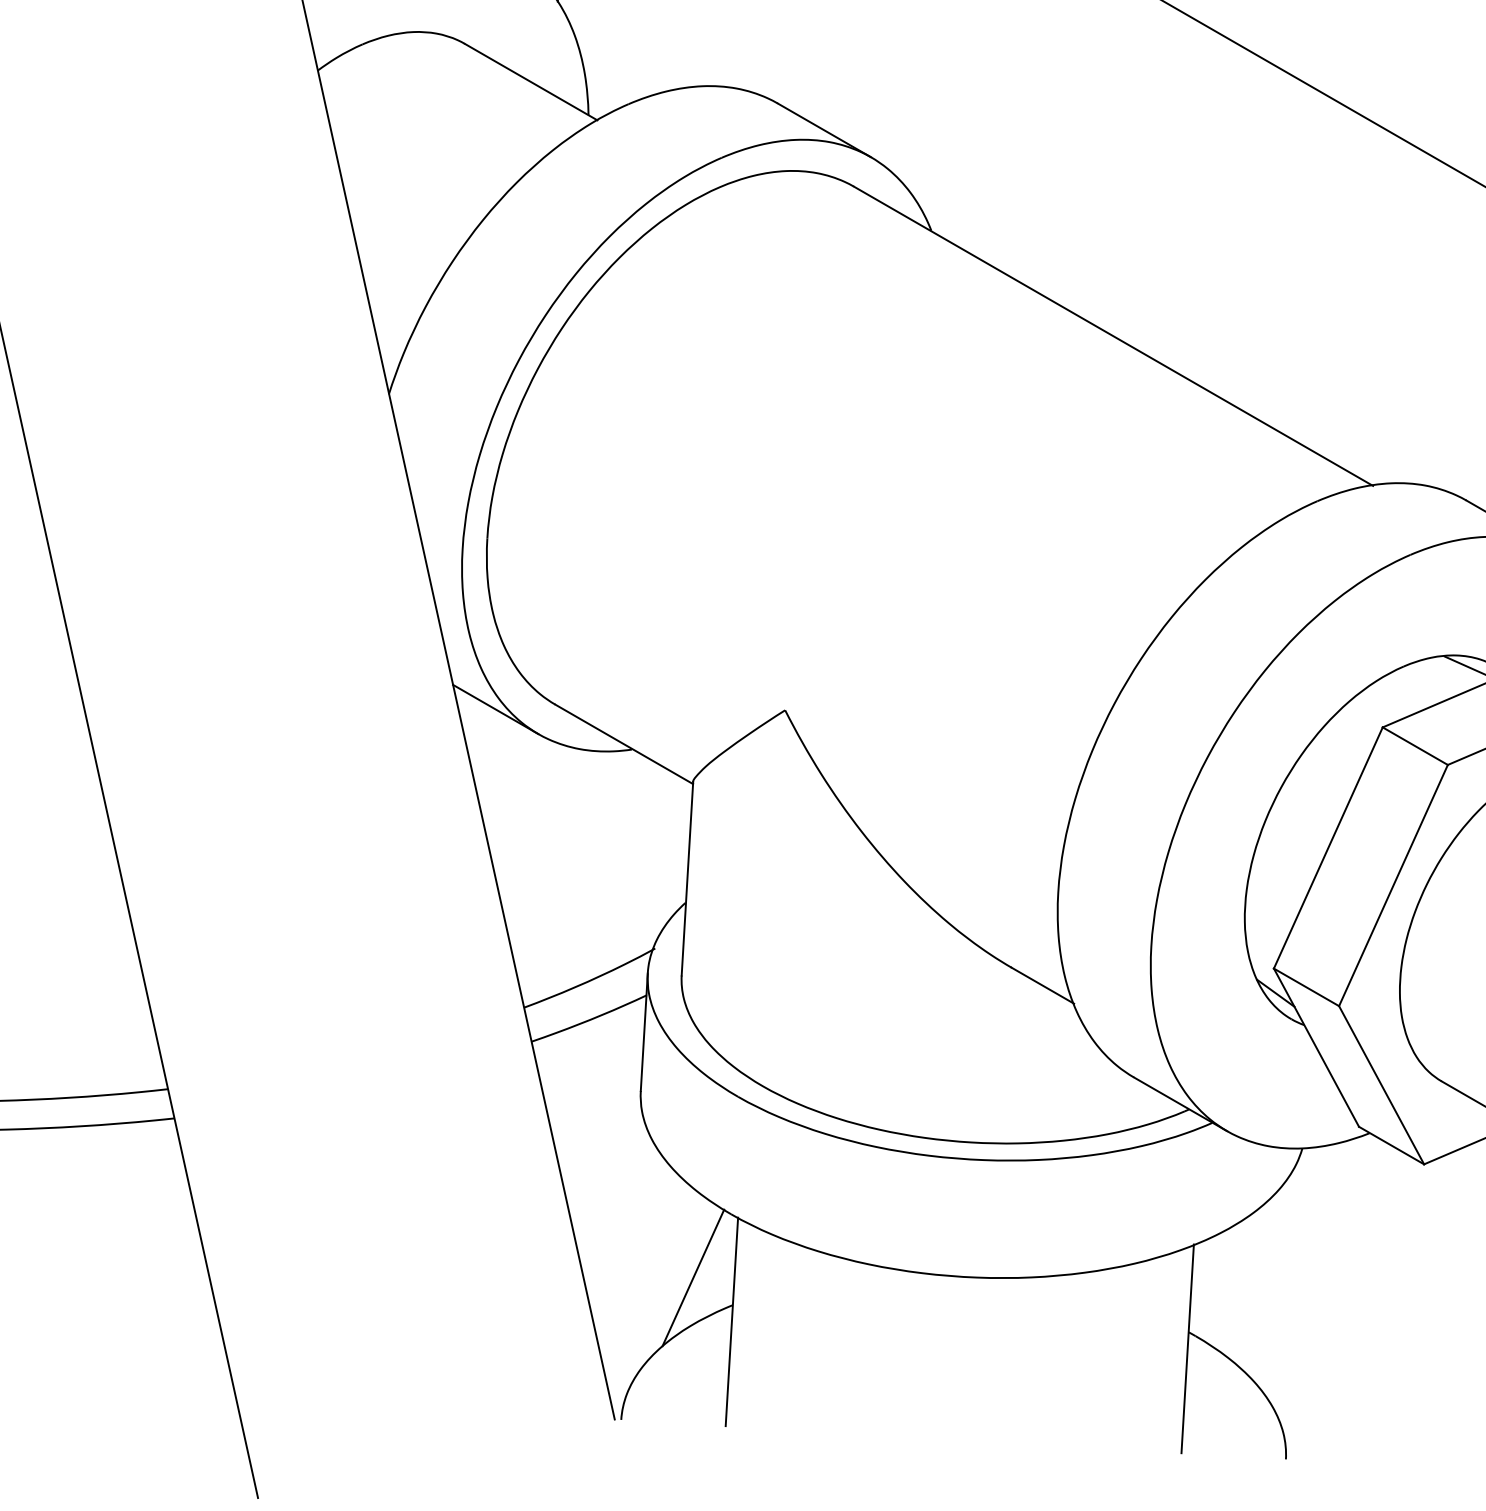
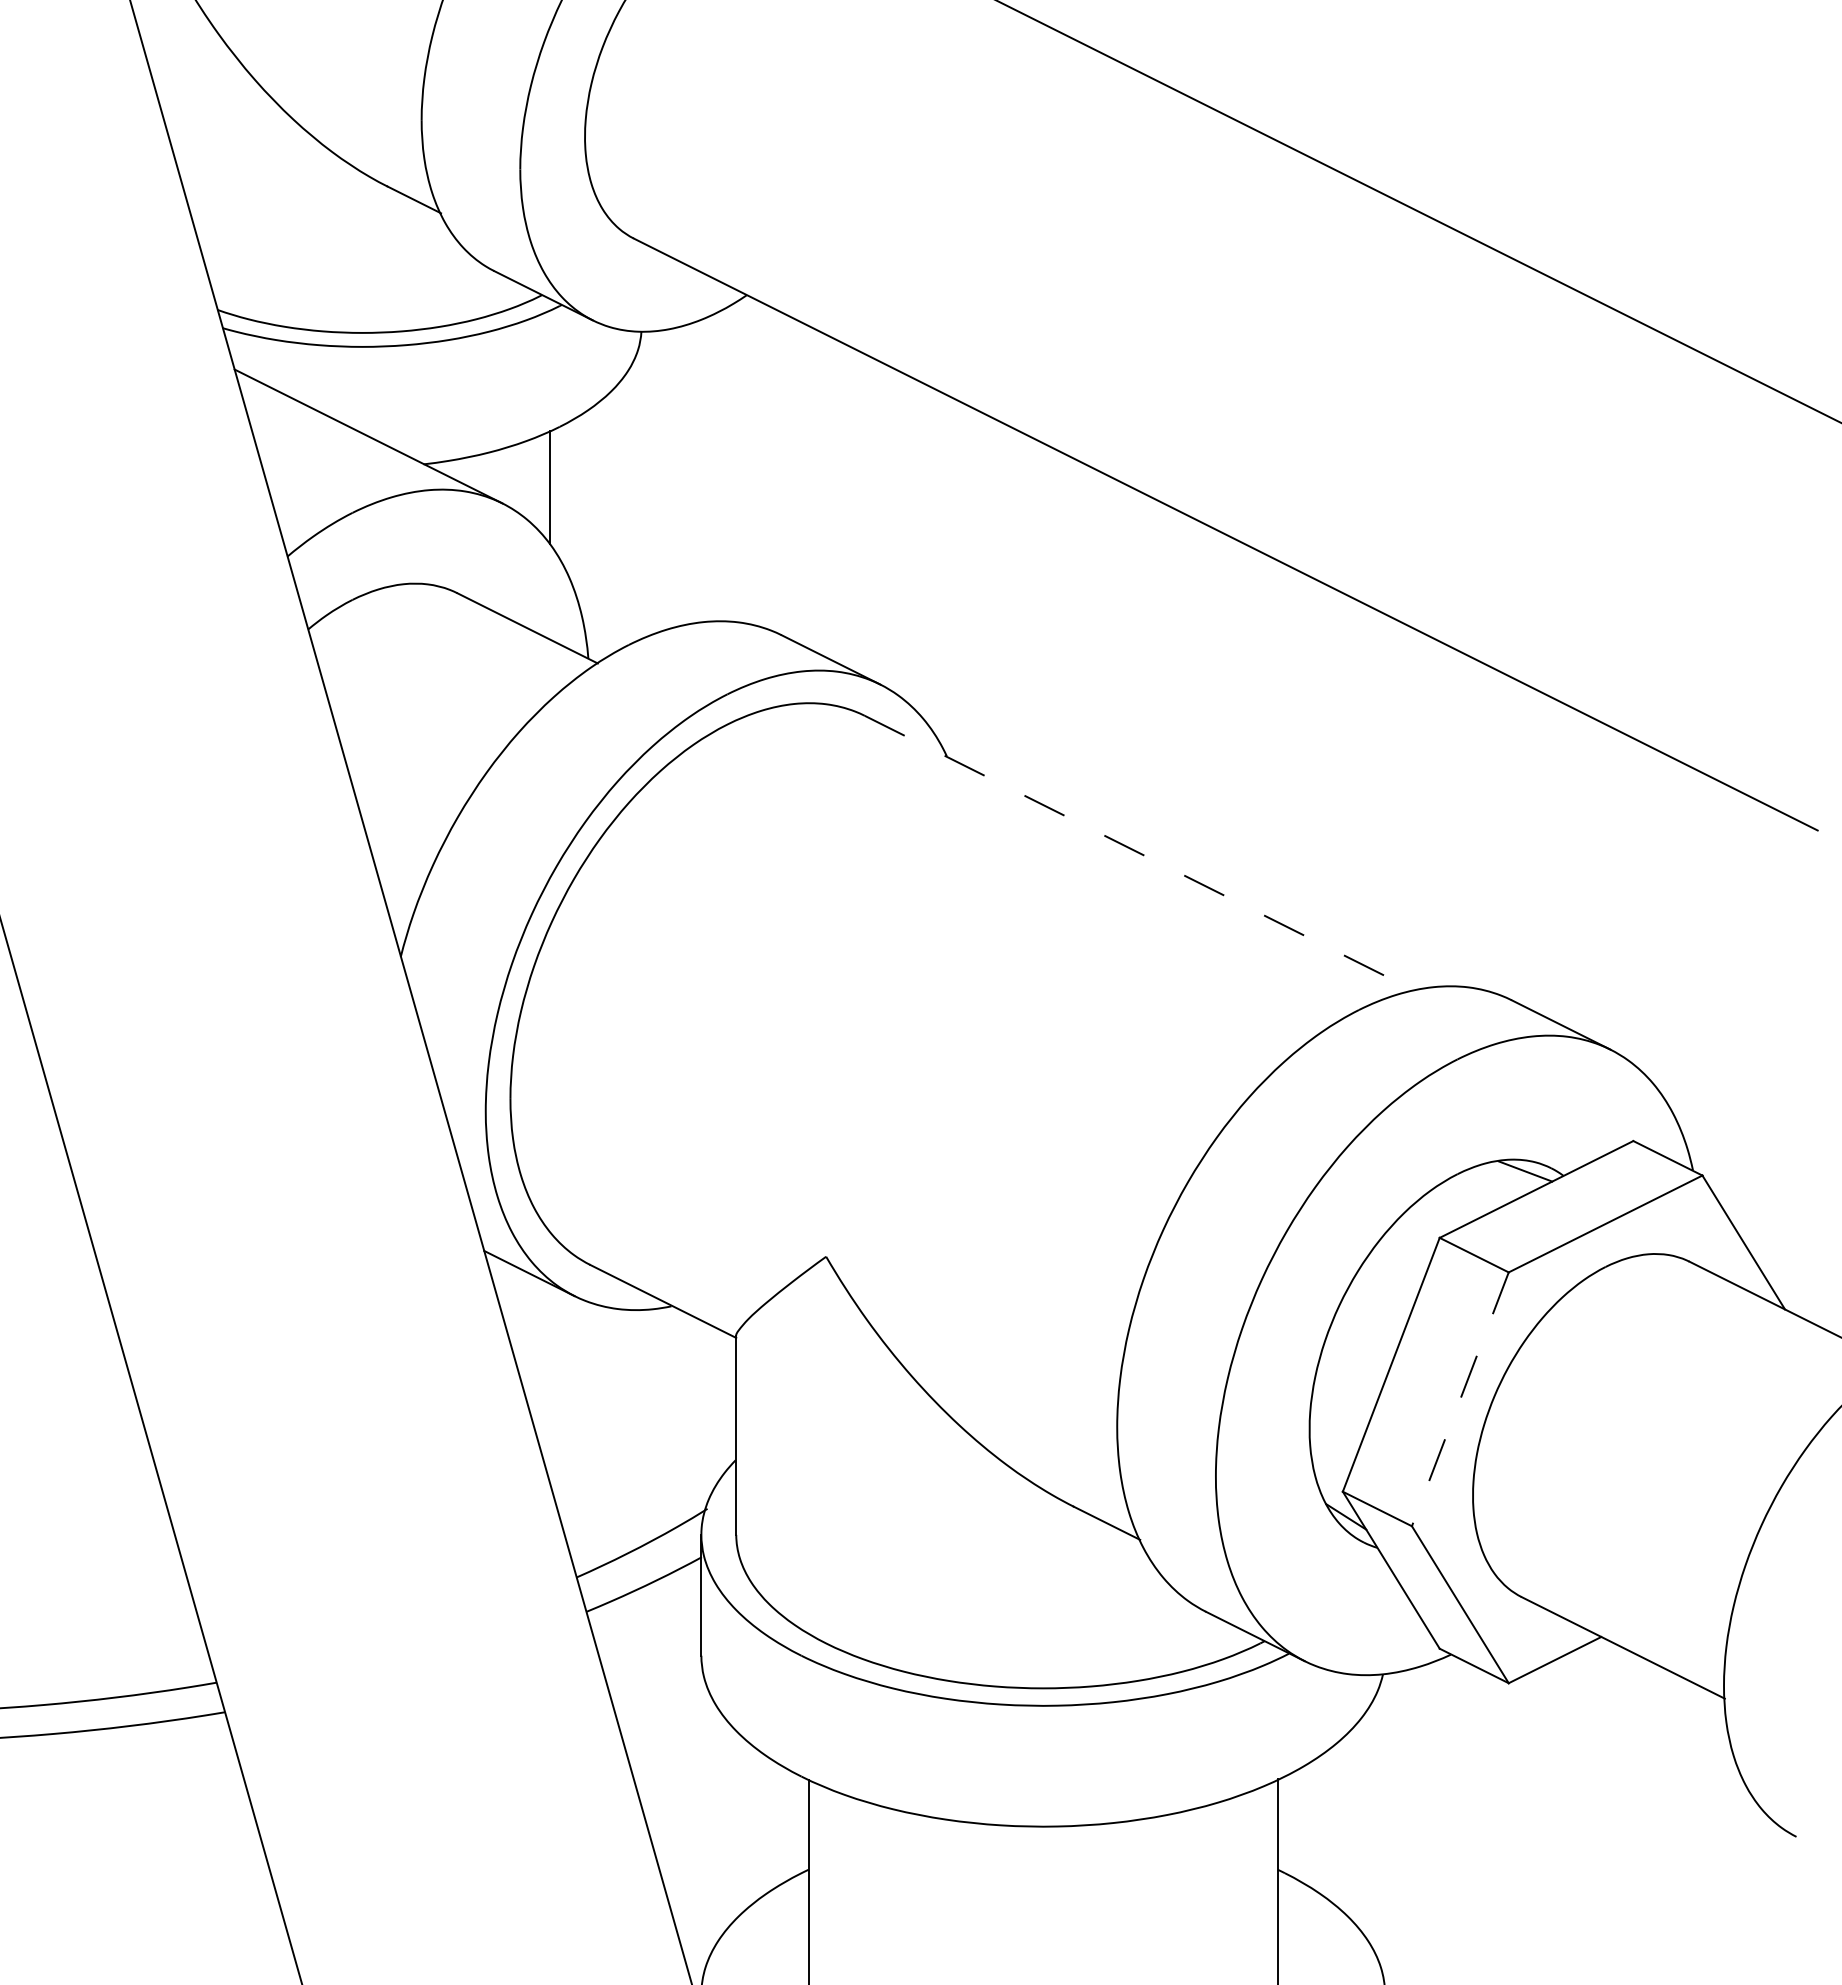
line: (1113, 336) -> (1139, 853), solid -> dashed
line: (1393, 885) -> (1460, 1399), solid -> dashed
line: (693, 1277) -> (766, 1843), removed

